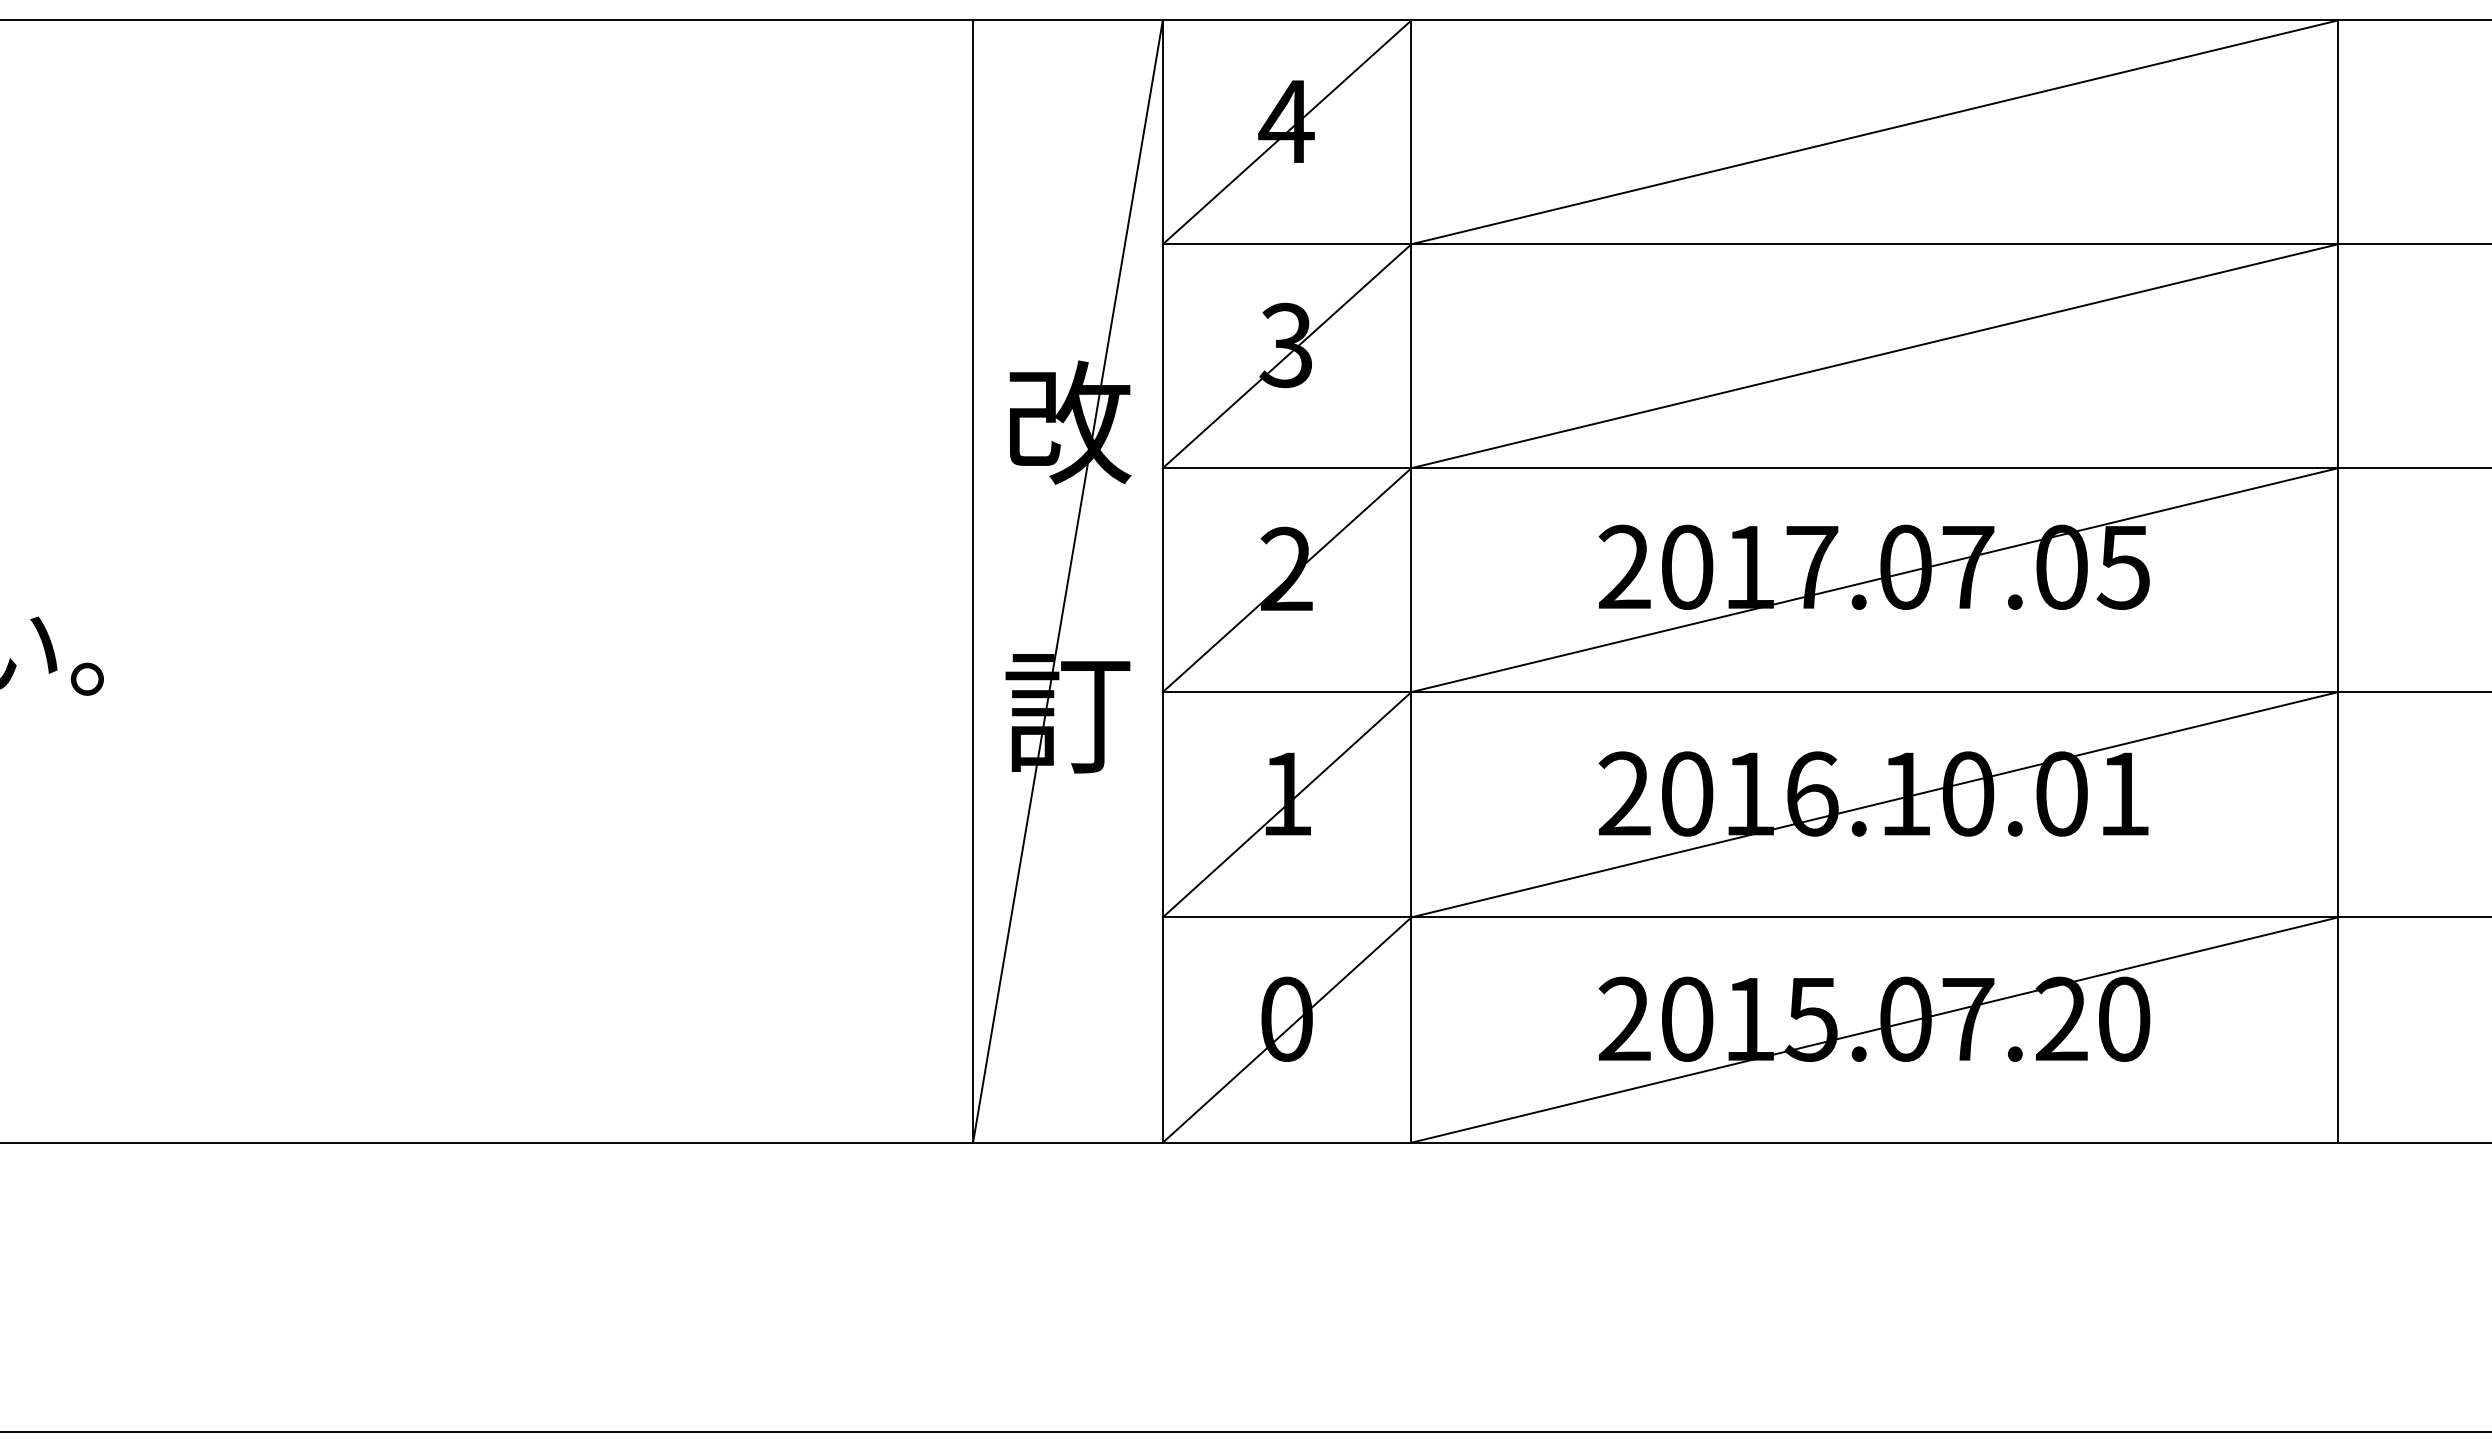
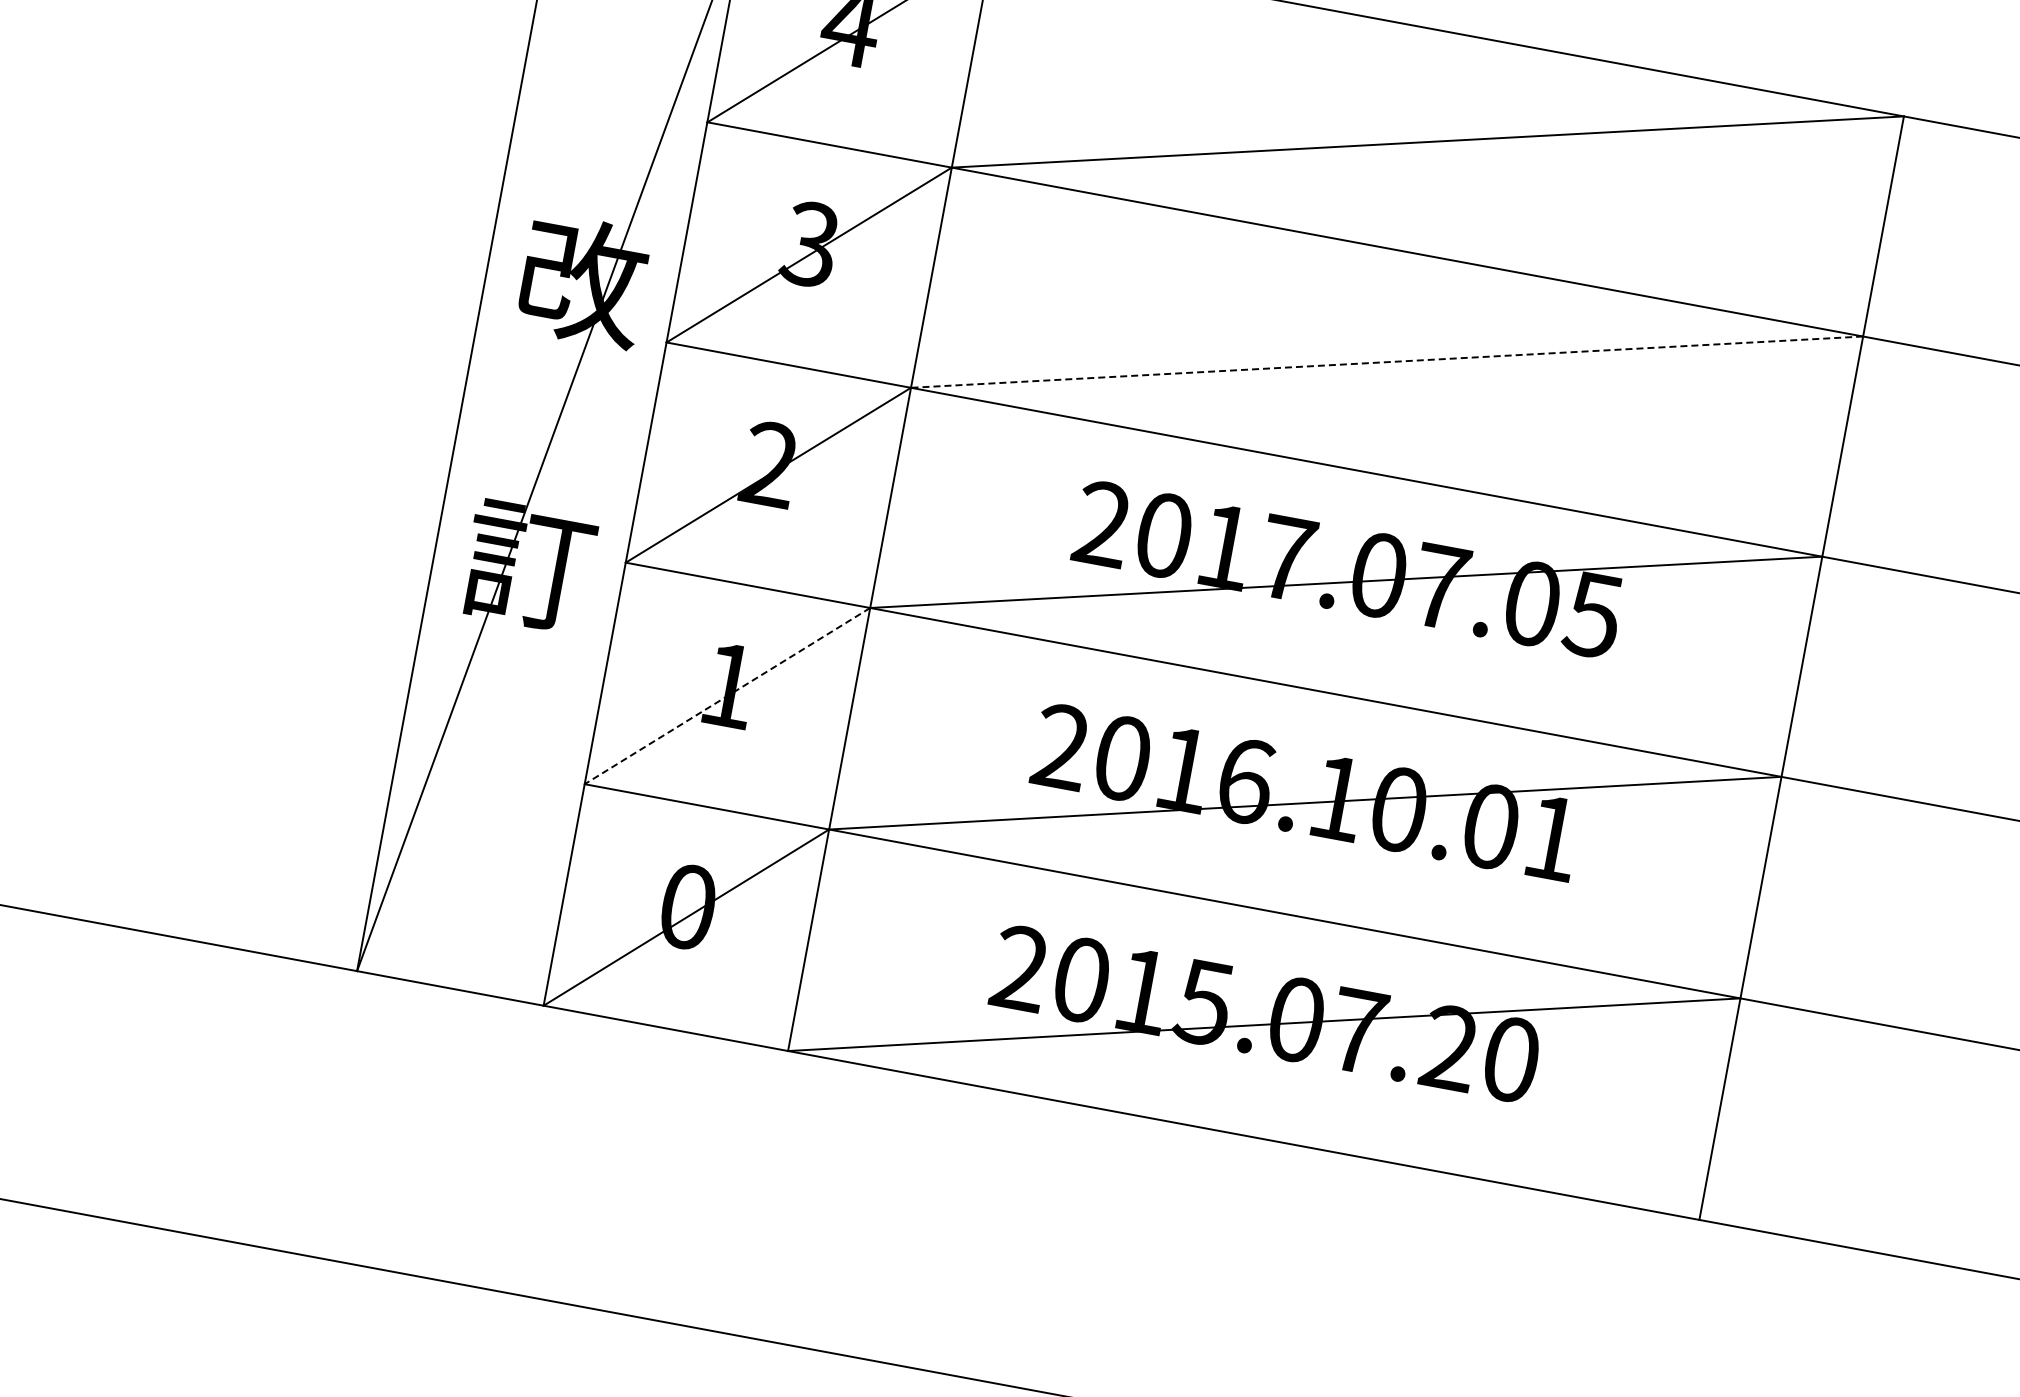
line: (1874, 356) -> (1386, 362), solid -> dashed
line: (1287, 804) -> (727, 695), solid -> dashed

